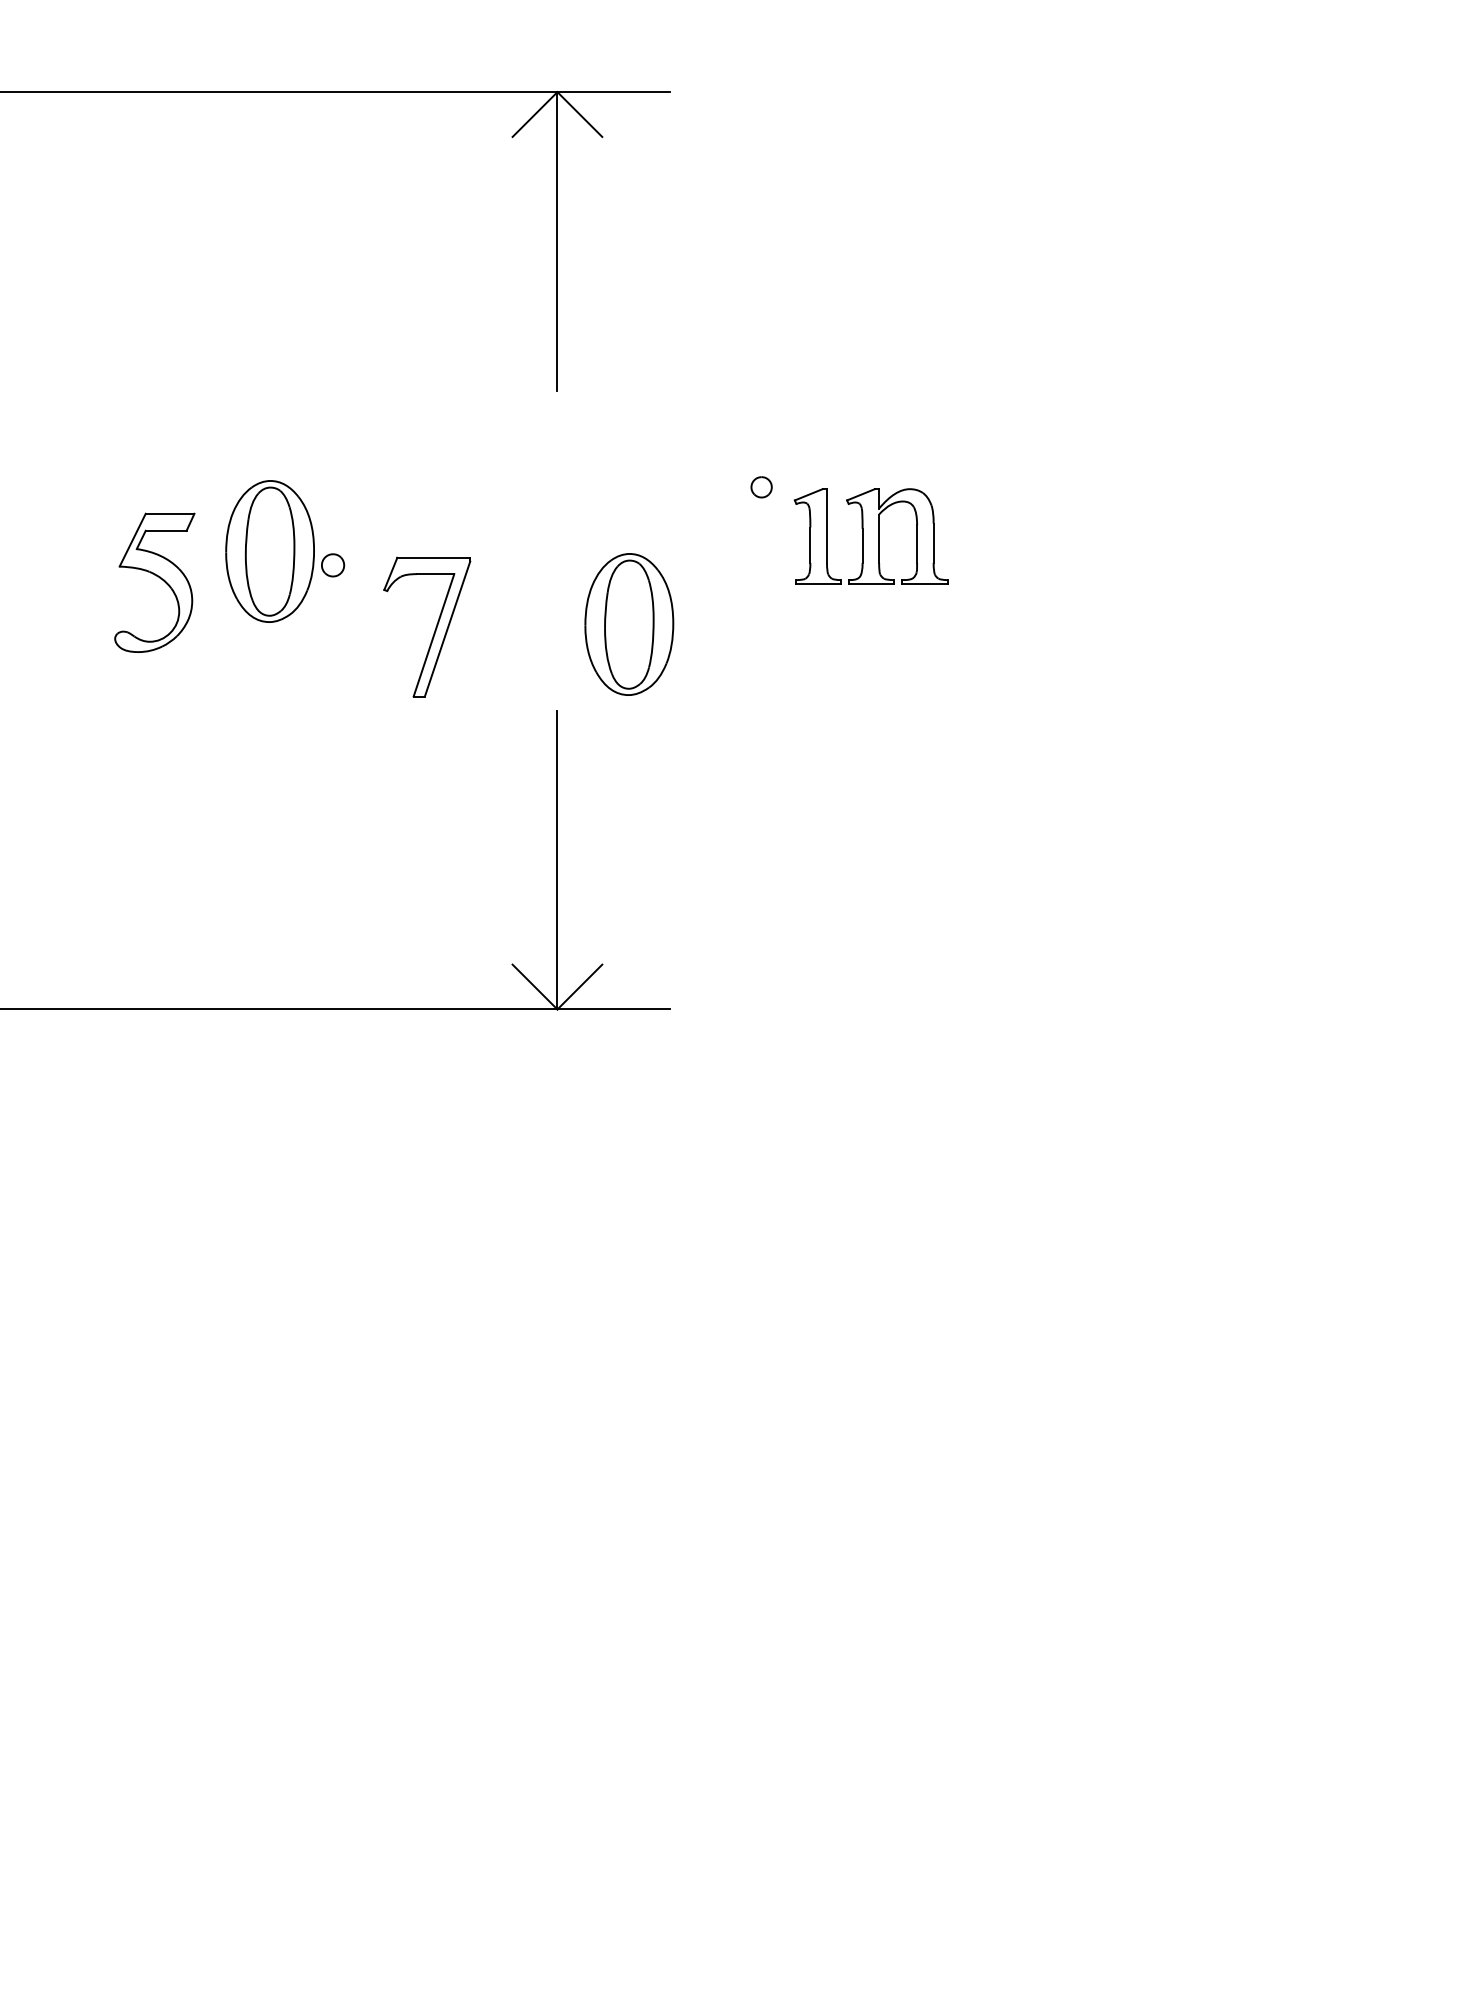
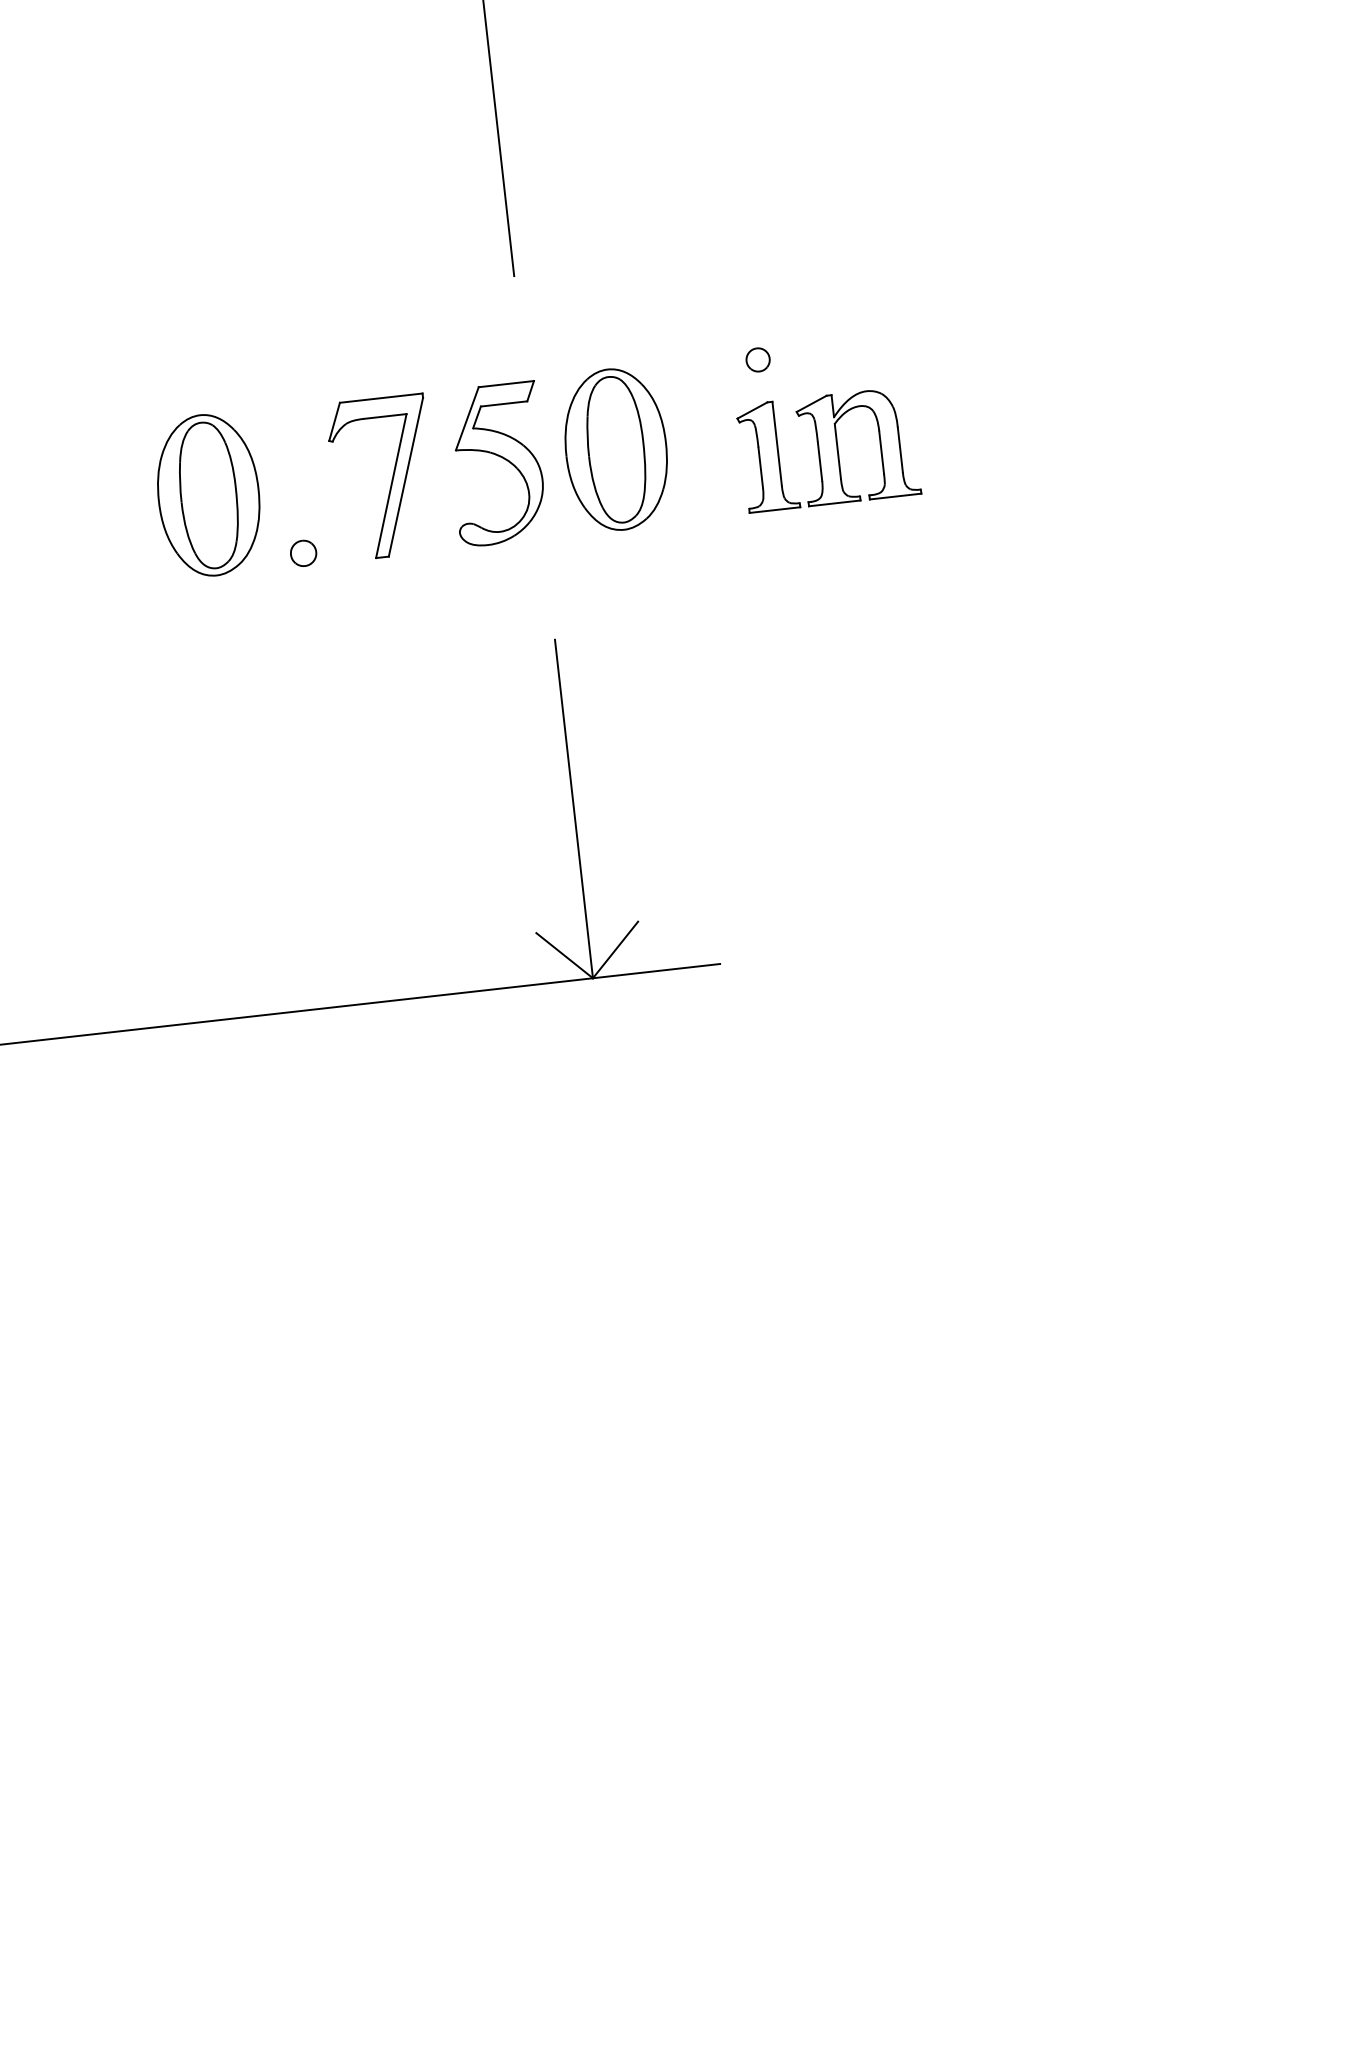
part: (870, 536) -> (827, 449), moved
part: (333, 565) -> (304, 553), moved
part: (156, 576) -> (498, 456), moved
part: (629, 624) -> (616, 449), moved
part: (435, 627) -> (392, 477), moved

